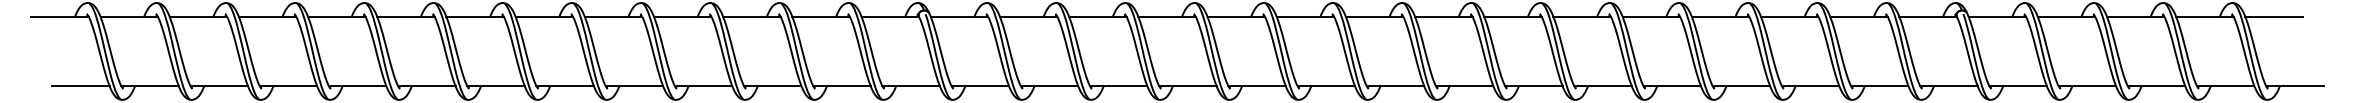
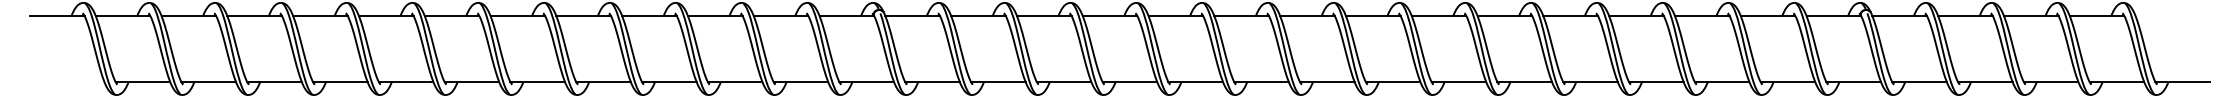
line: (2273, 17) -> (2162, 16), removed
line: (80, 85) -> (76, 81), removed

